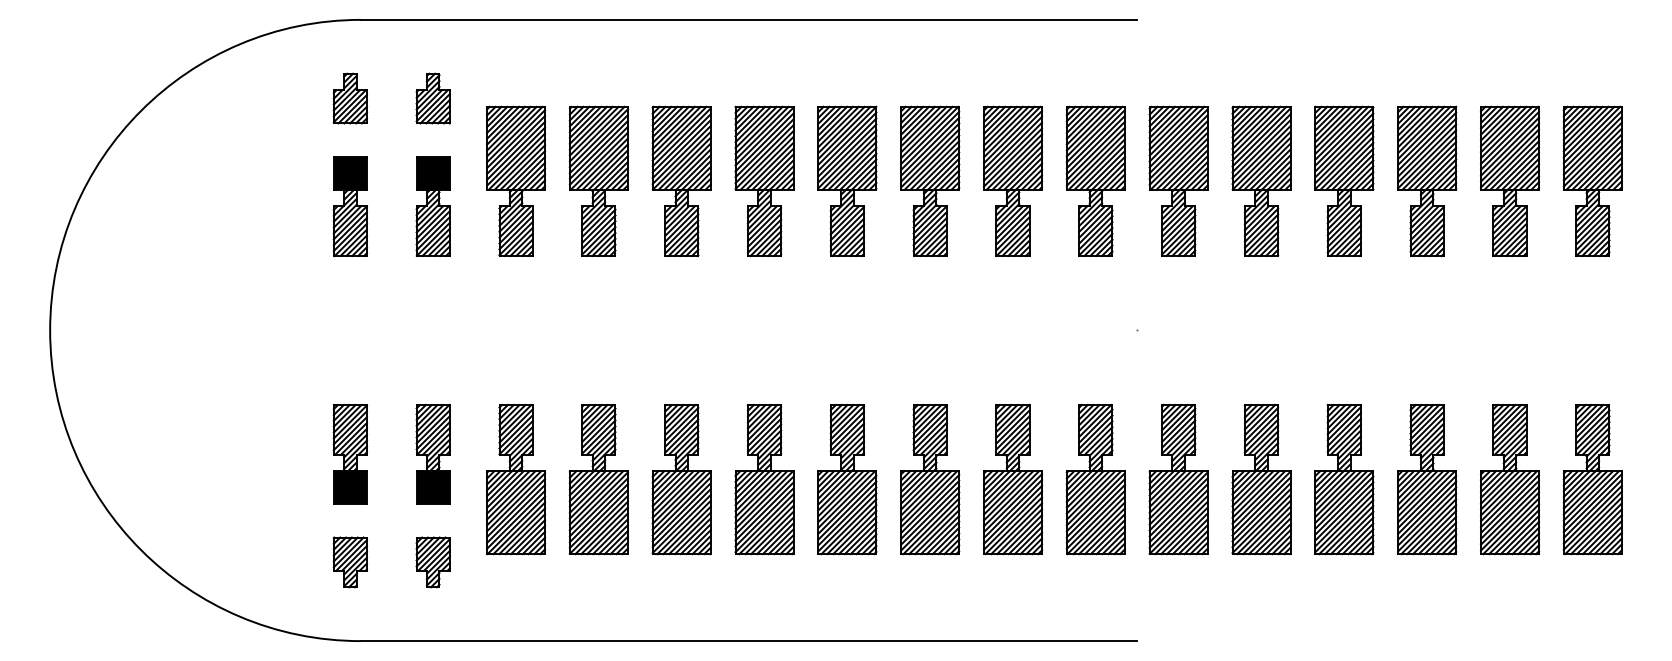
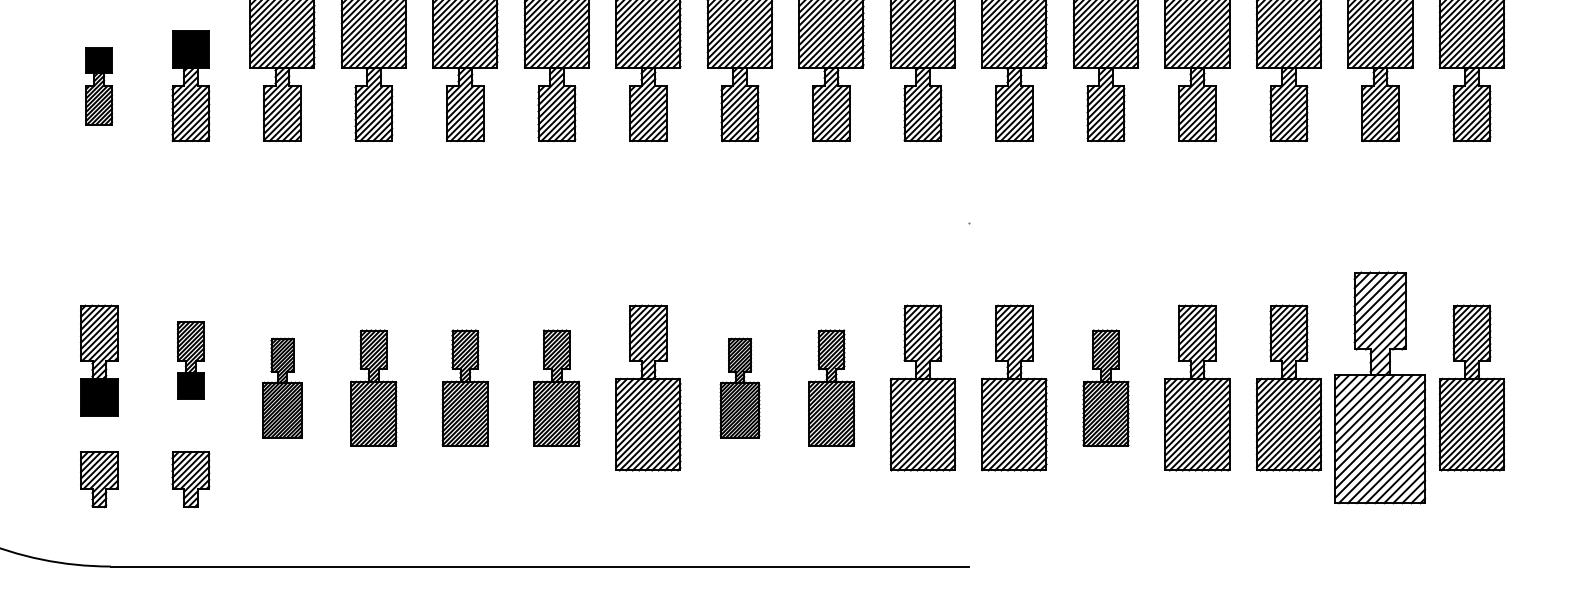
part: (349, 206) -> (98, 86), size x0.7
part: (432, 454) -> (190, 360), size x0.7
part: (516, 479) -> (282, 387), size x0.6
part: (598, 479) -> (373, 387), size x0.7
part: (681, 479) -> (465, 387), size x0.7
part: (764, 479) -> (556, 387), size x0.7
part: (930, 479) -> (740, 387), size x0.6
part: (1013, 479) -> (831, 387), size x0.7
part: (1261, 479) -> (1105, 387), size x0.7
part: (1510, 479) -> (1381, 387), size x1.4

